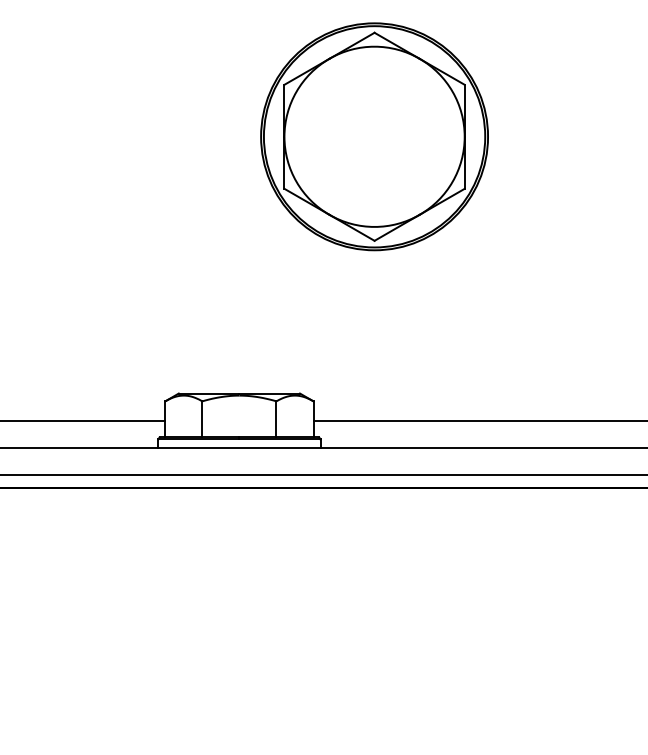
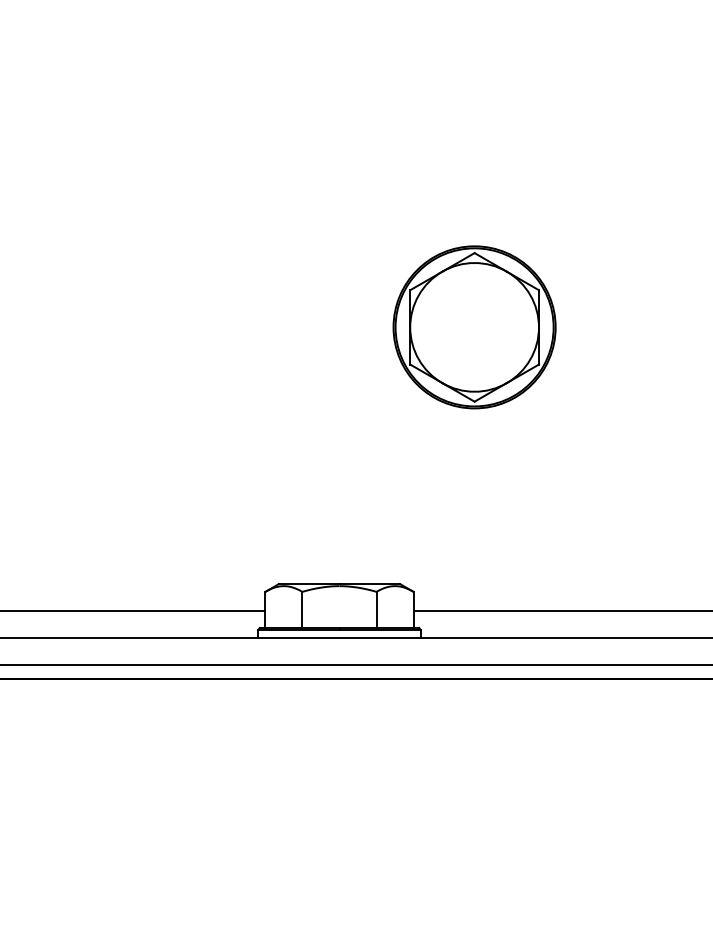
part: (374, 136) -> (474, 327), size x0.71

